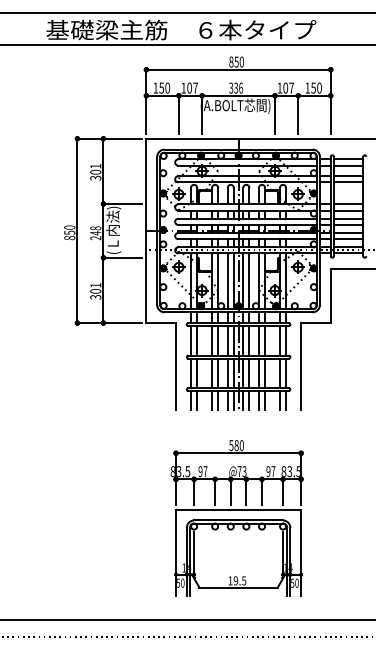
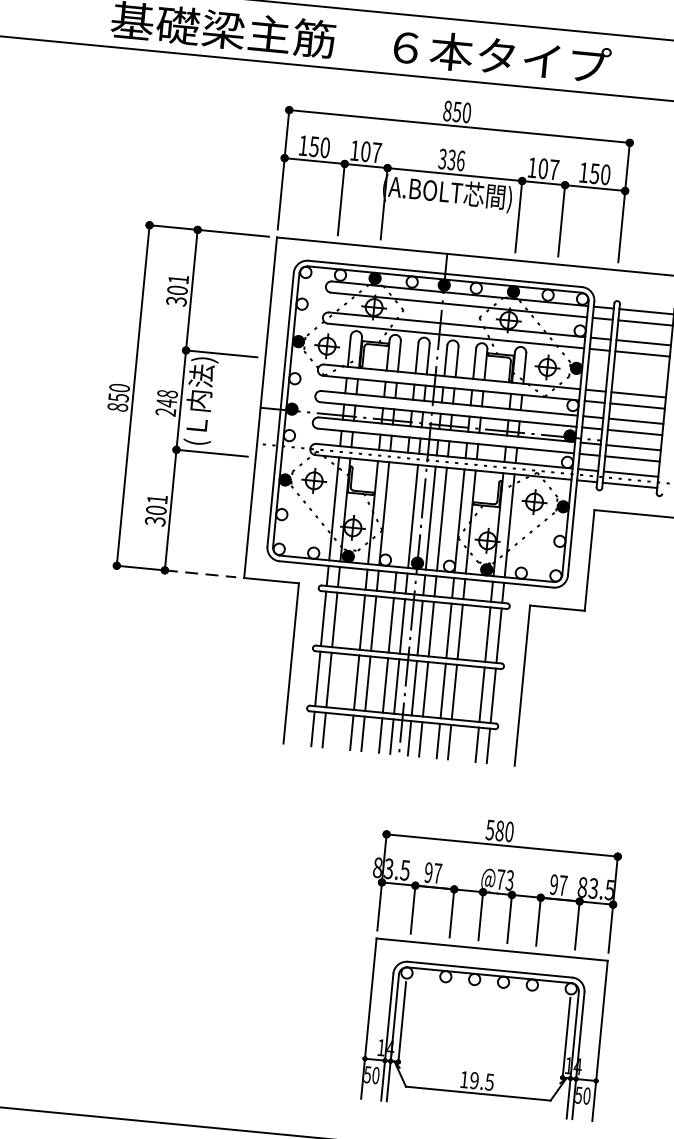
line: (227, 281) -> (401, 515), removed
line: (123, 323) -> (201, 574), solid -> dashed
part: (236, 518) -> (486, 965), moved

